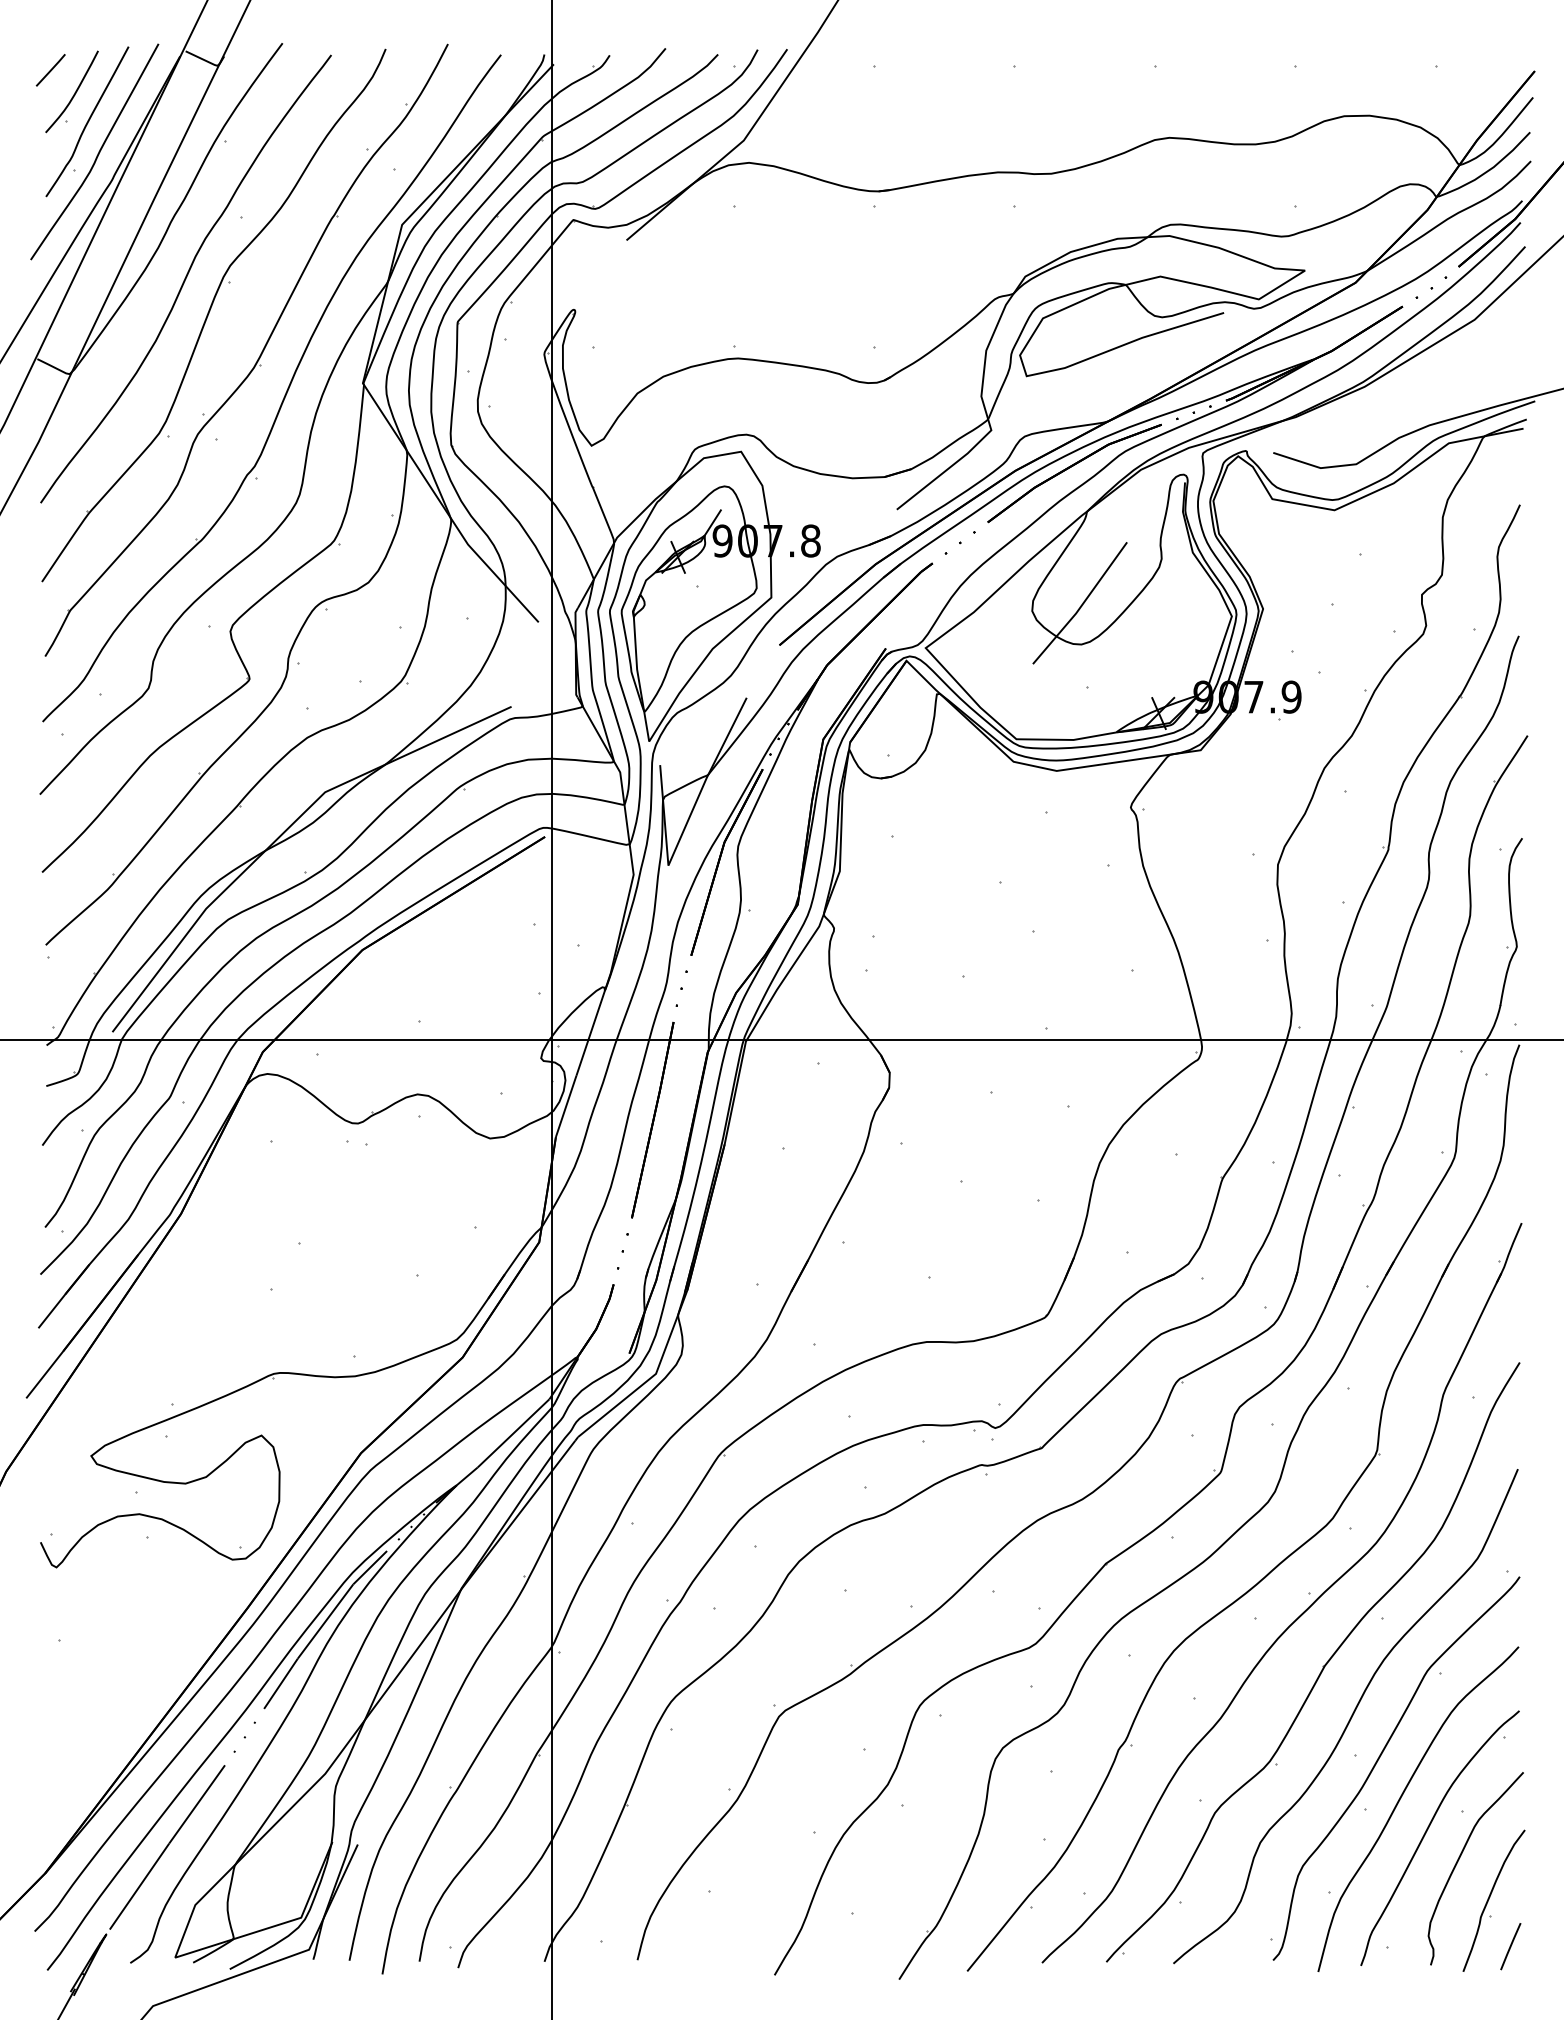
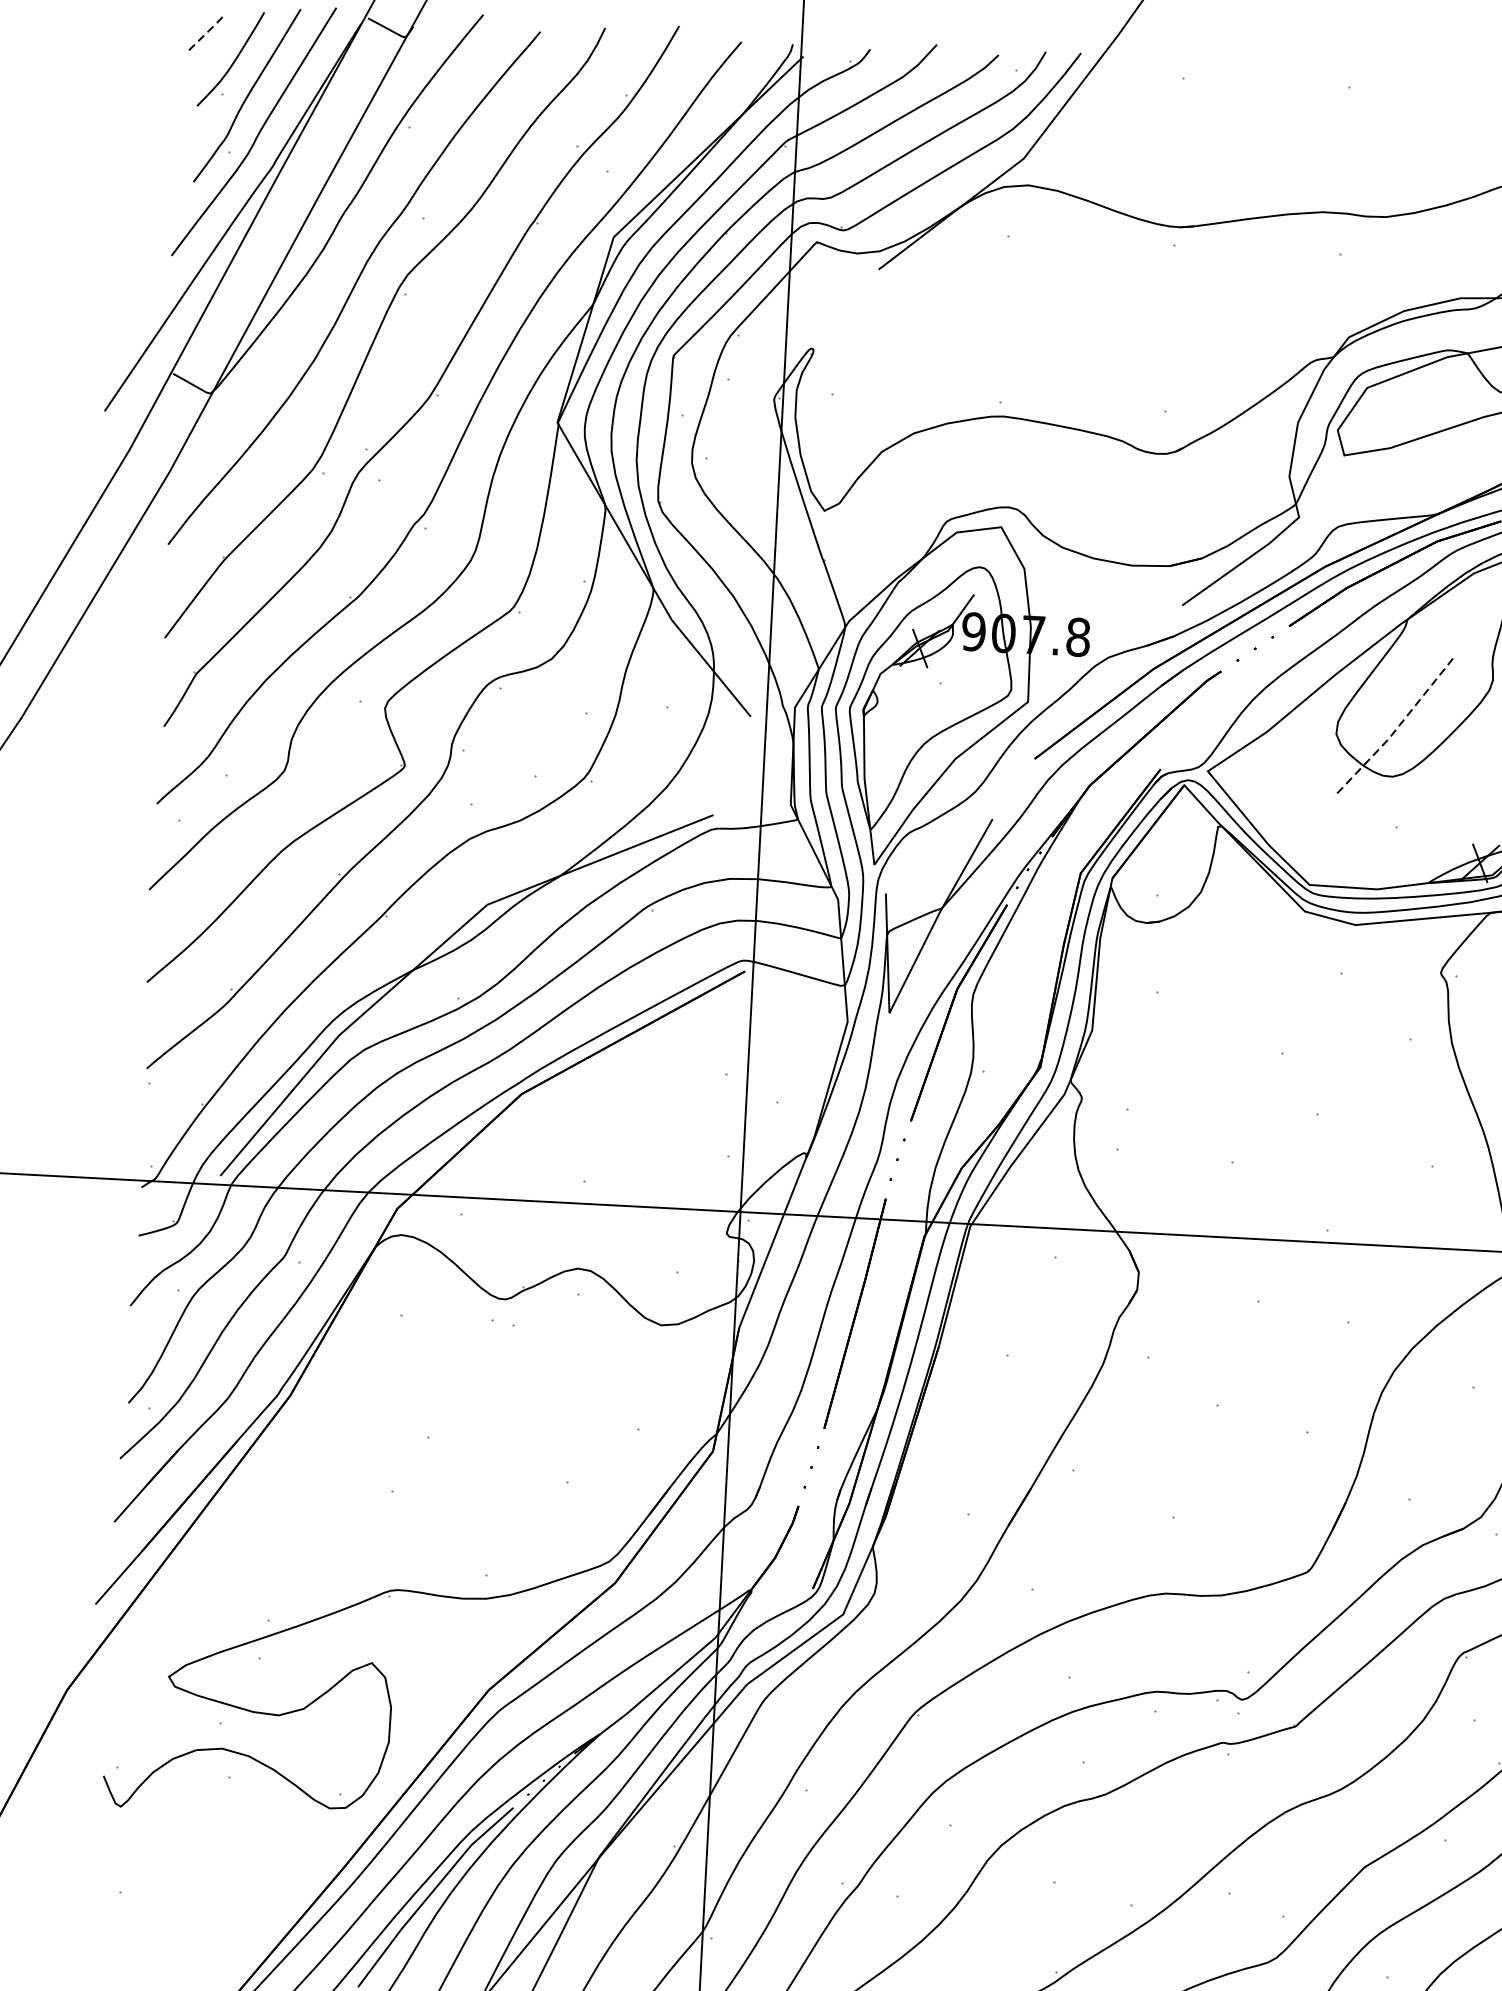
line: (51, 70) -> (207, 32), solid -> dashed
line: (1081, 605) -> (1395, 730), solid -> dashed

